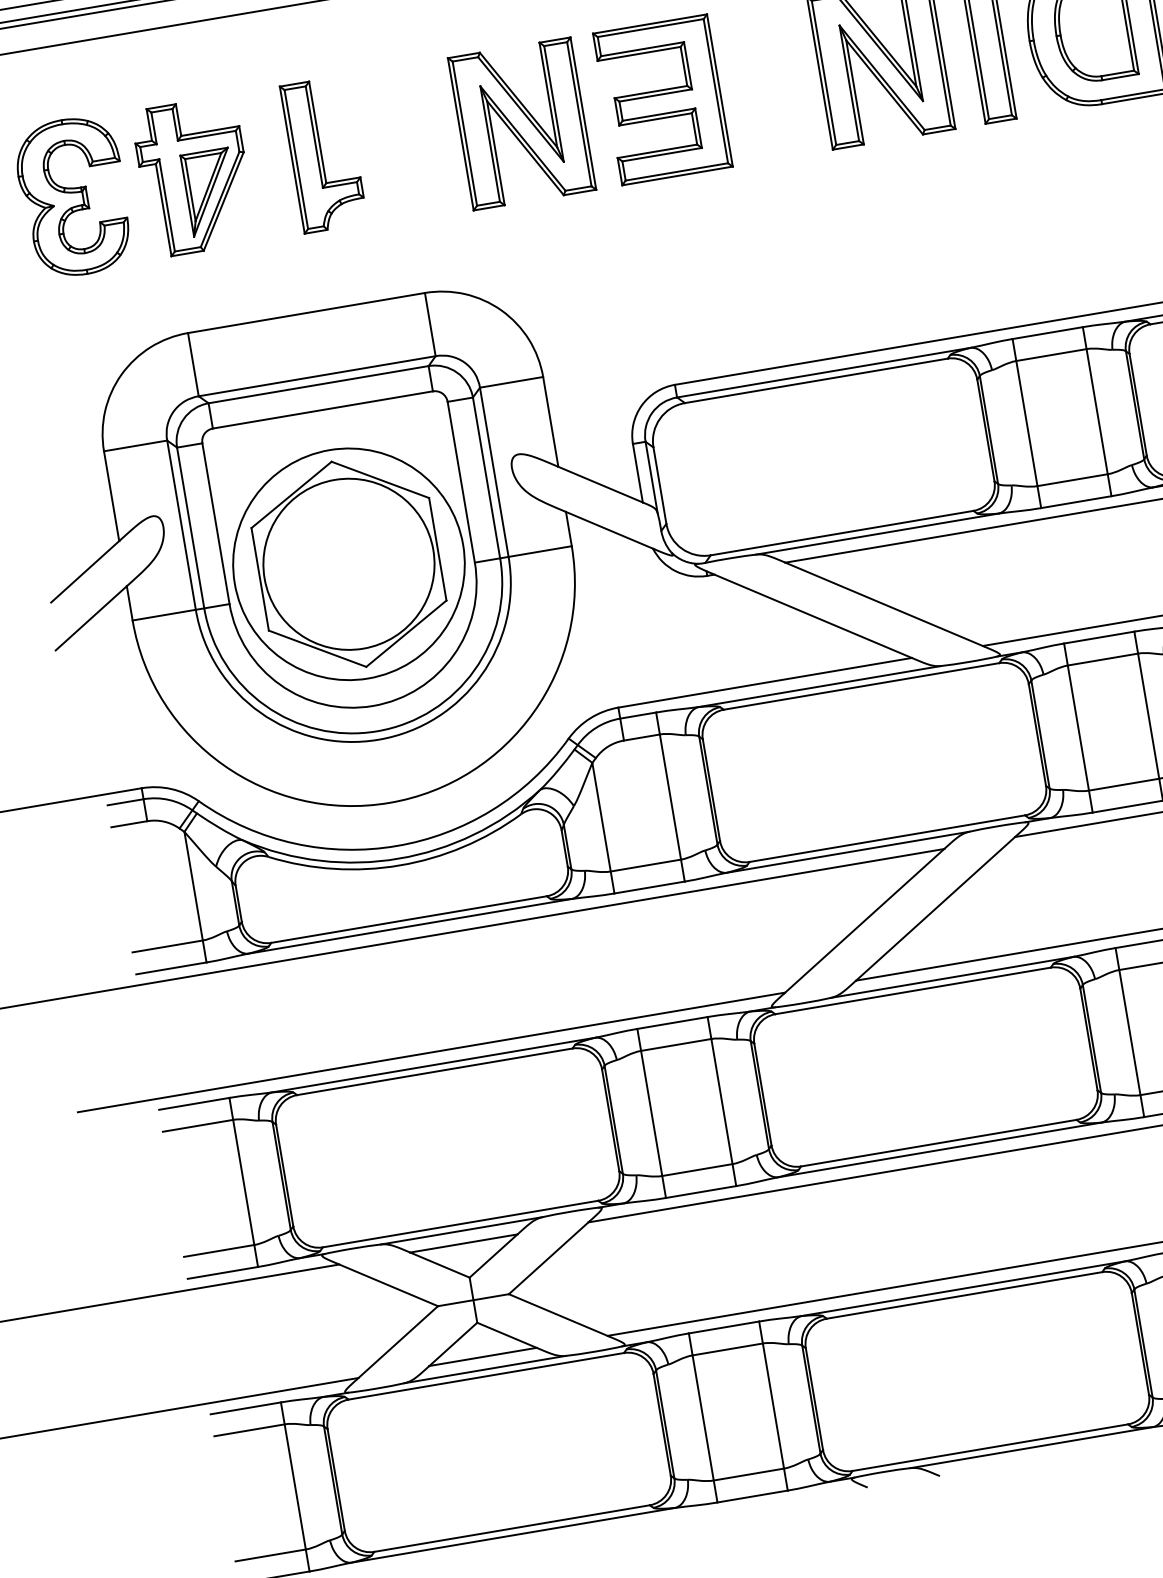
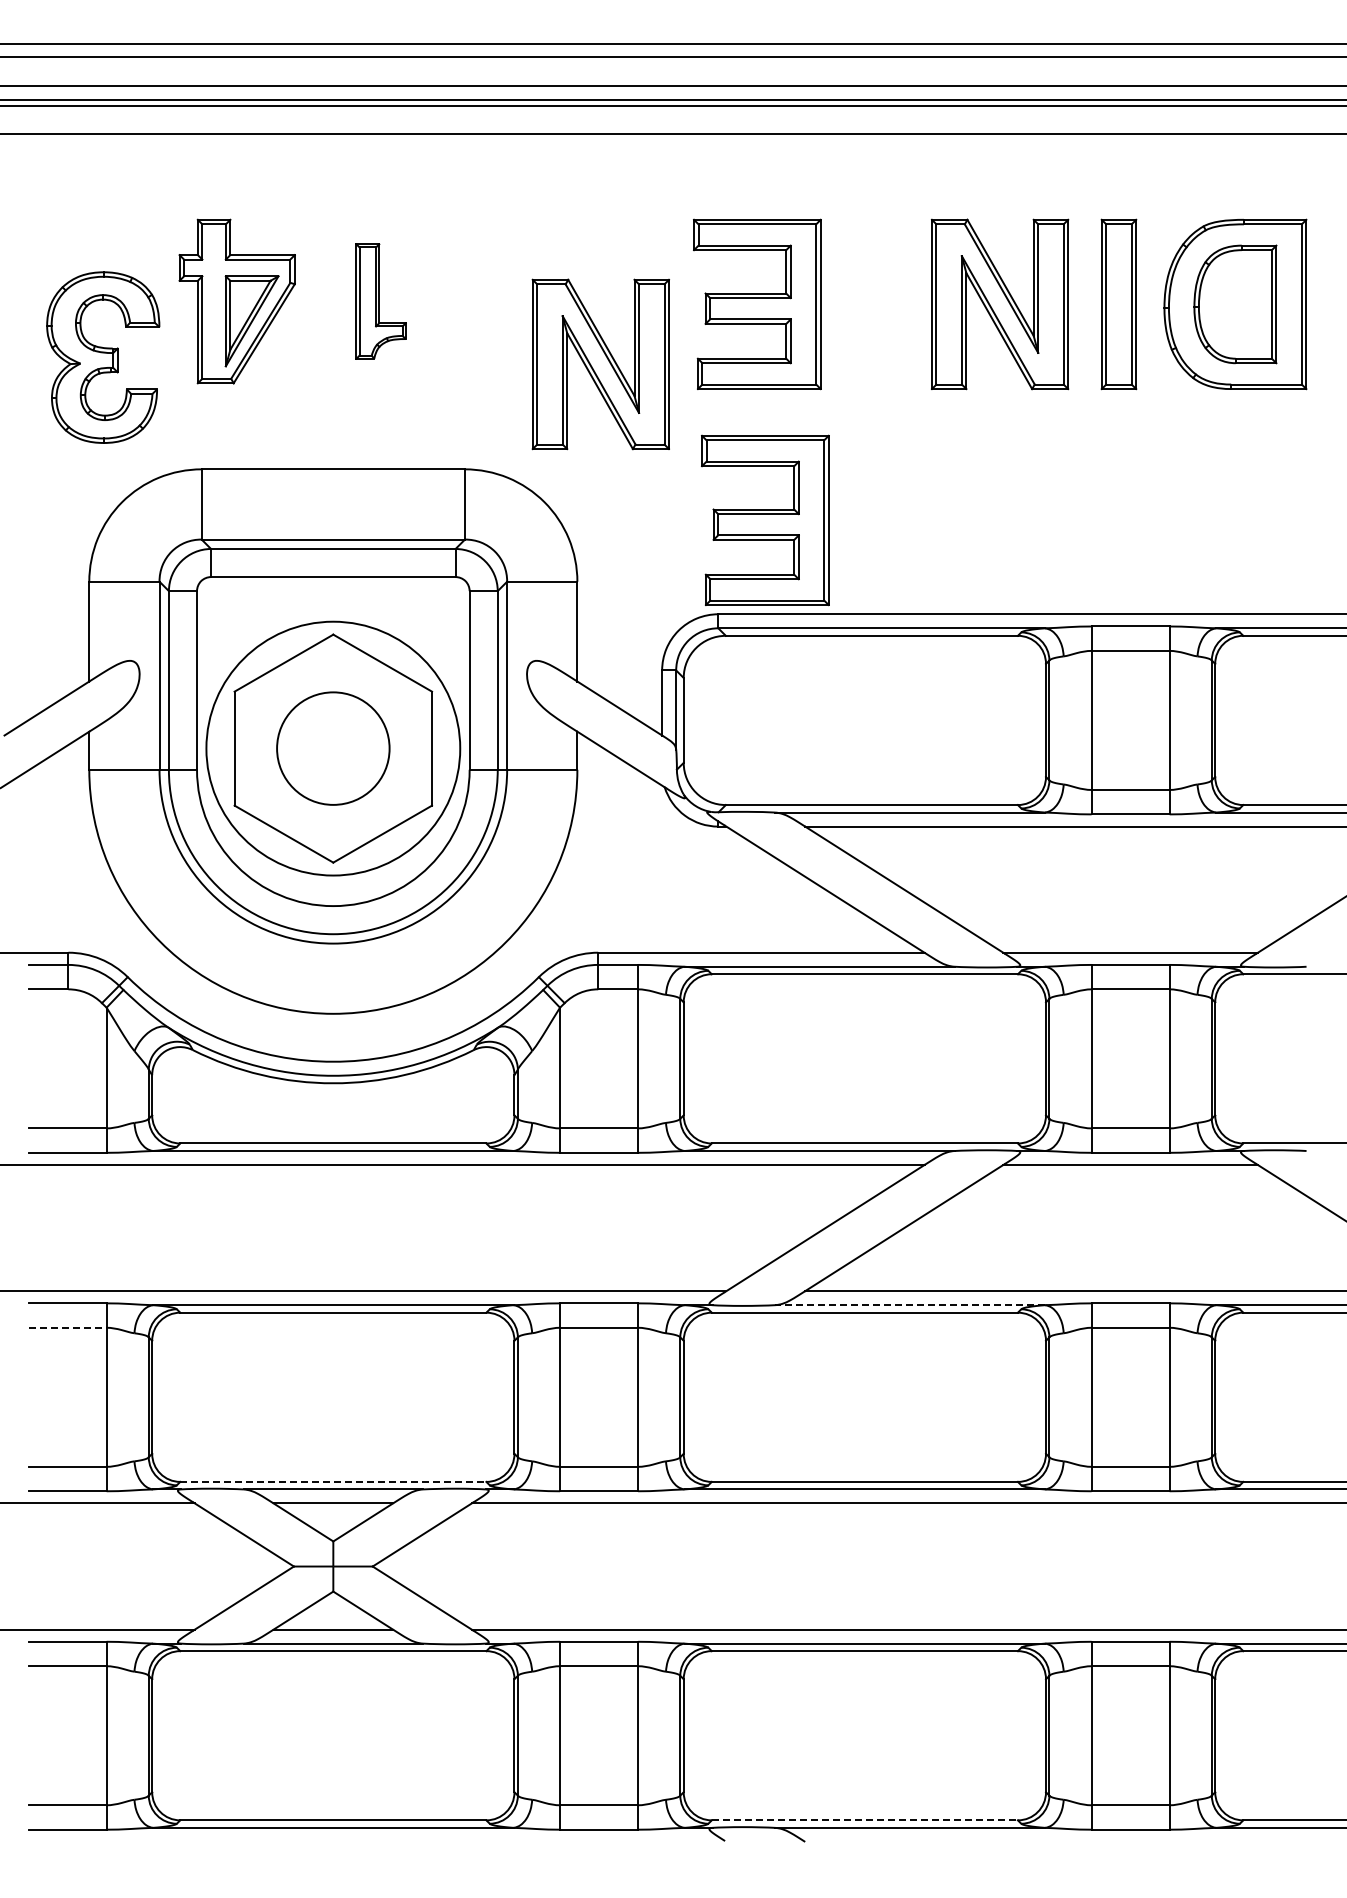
part: (521, 124) -> (600, 364), moved
part: (323, 154) -> (380, 301), size x0.7
part: (74, 197) -> (103, 357), moved
part: (703, 293) -> (765, 520), added
circle: (349, 564) -> (333, 748), size x0.6
line: (952, 977) -> (909, 1305), solid -> dashed
line: (198, 1125) -> (68, 1327), solid -> dashed
line: (460, 1223) -> (333, 1481), solid -> dashed
line: (990, 1447) -> (865, 1820), solid -> dashed

